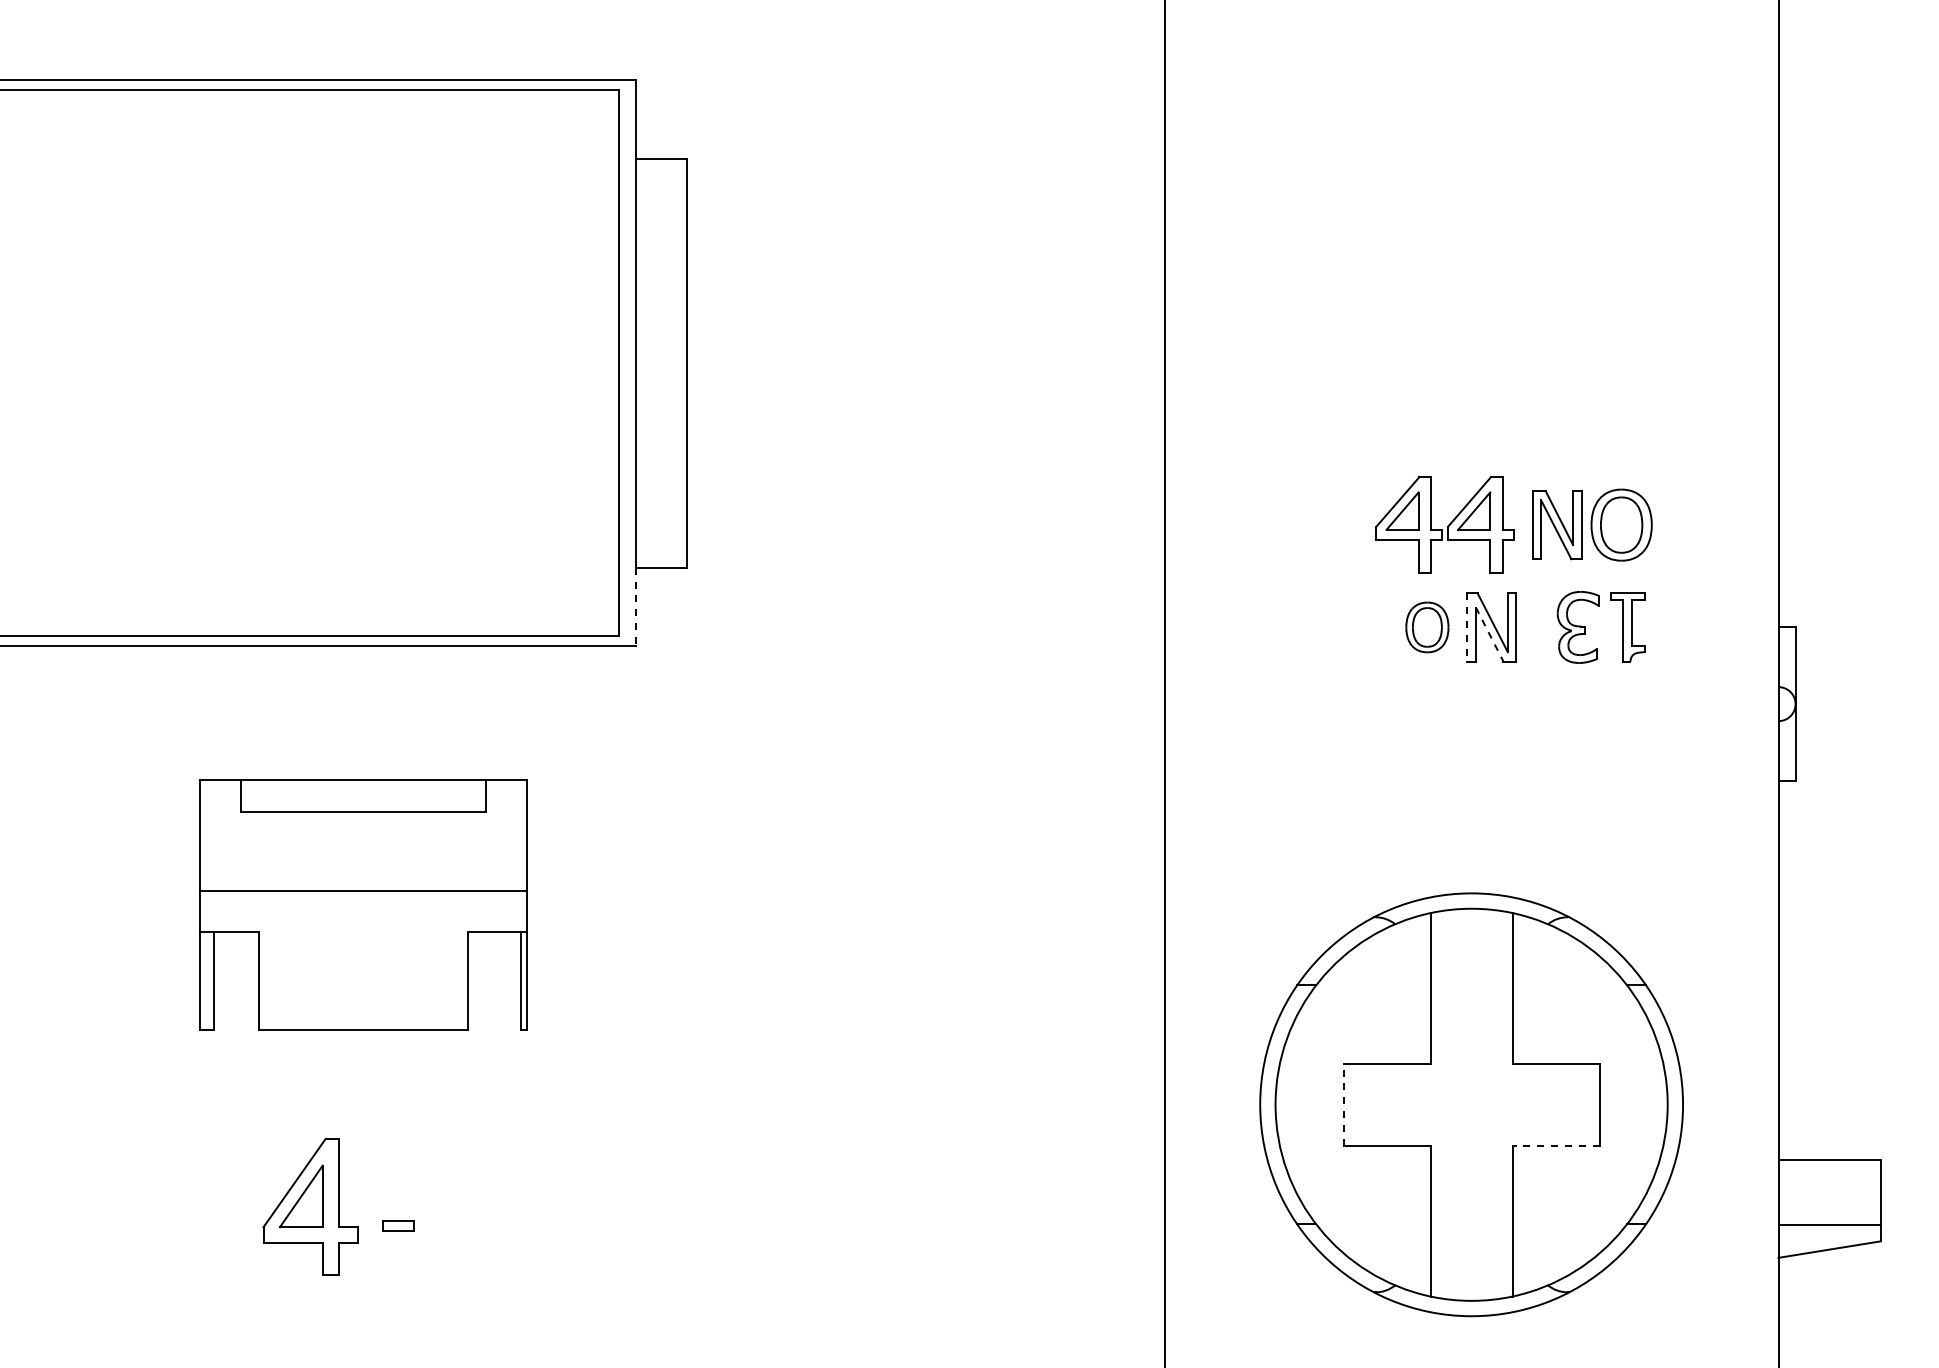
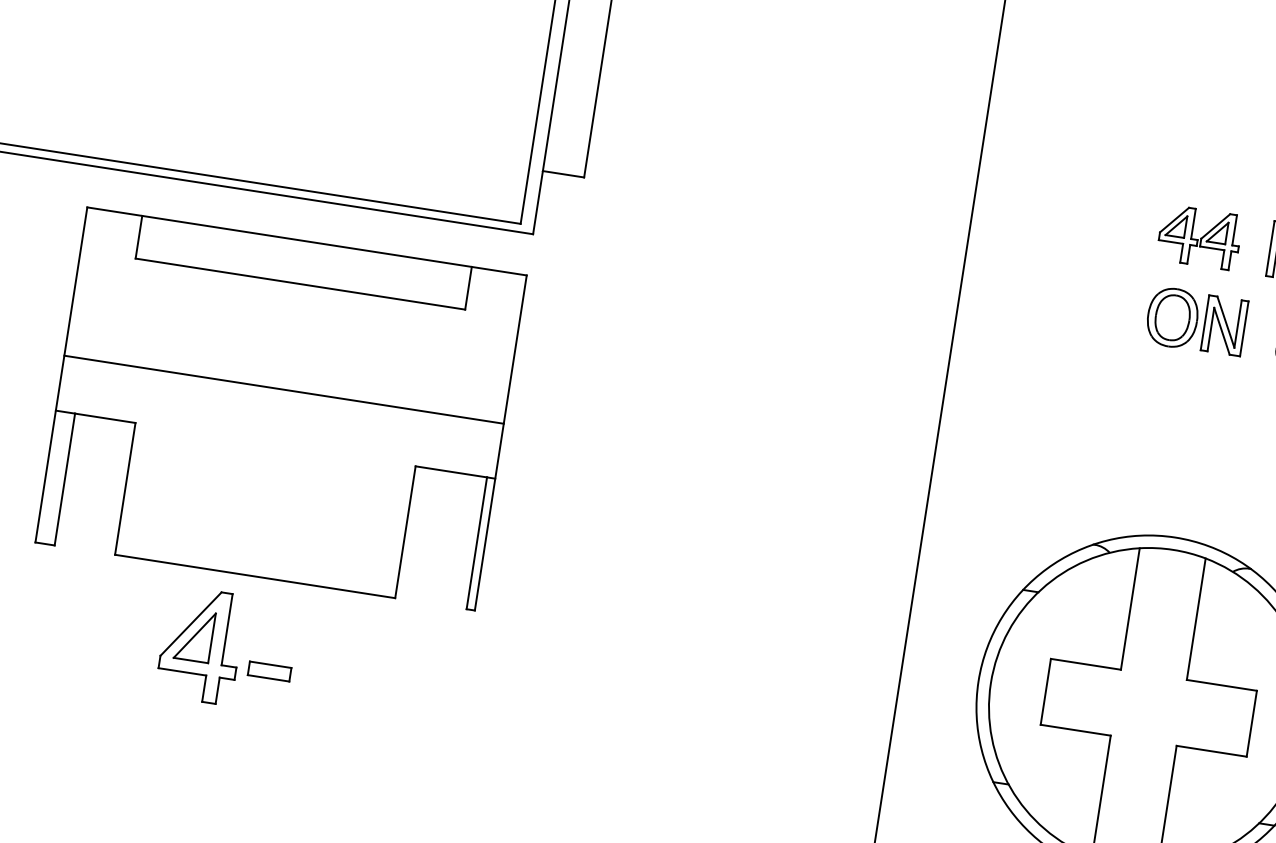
part: (1444, 524) -> (1199, 237), size x0.71
line: (636, 607) -> (538, 203), dashed -> solid
part: (1427, 627) -> (1172, 317), size x1.43
line: (1467, 627) -> (1204, 322), dashed -> solid
line: (1489, 634) -> (1221, 331), dashed -> solid
part: (363, 904) -> (281, 408), size x1.67
line: (1343, 1104) -> (1045, 691), dashed -> solid
line: (1555, 1145) -> (1211, 751), dashed -> solid
part: (398, 1225) -> (269, 671), size x1.67

